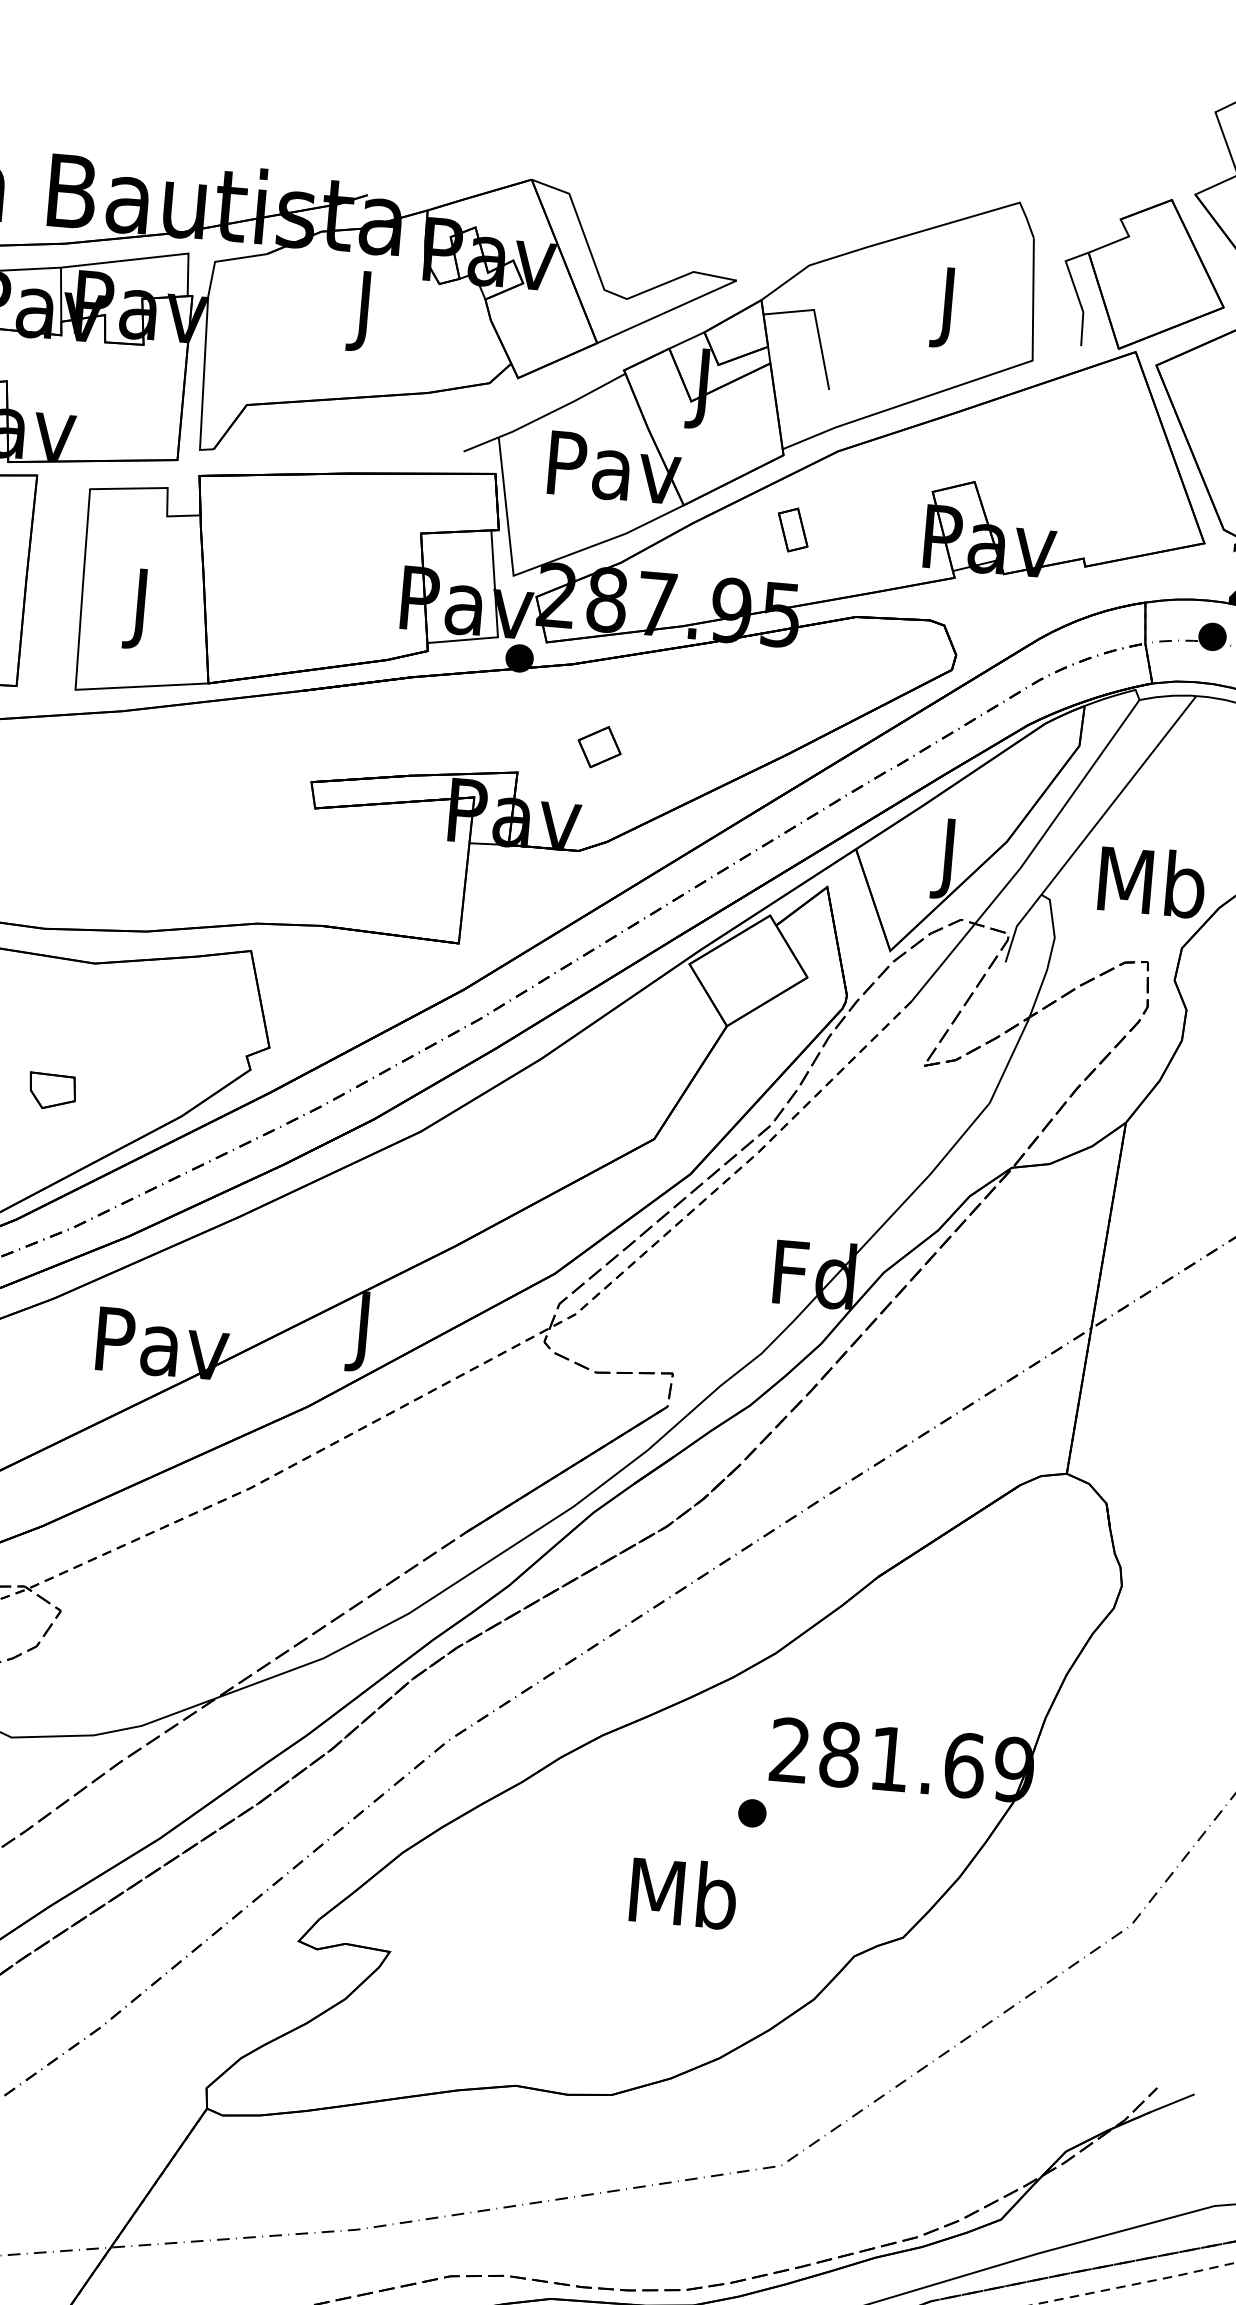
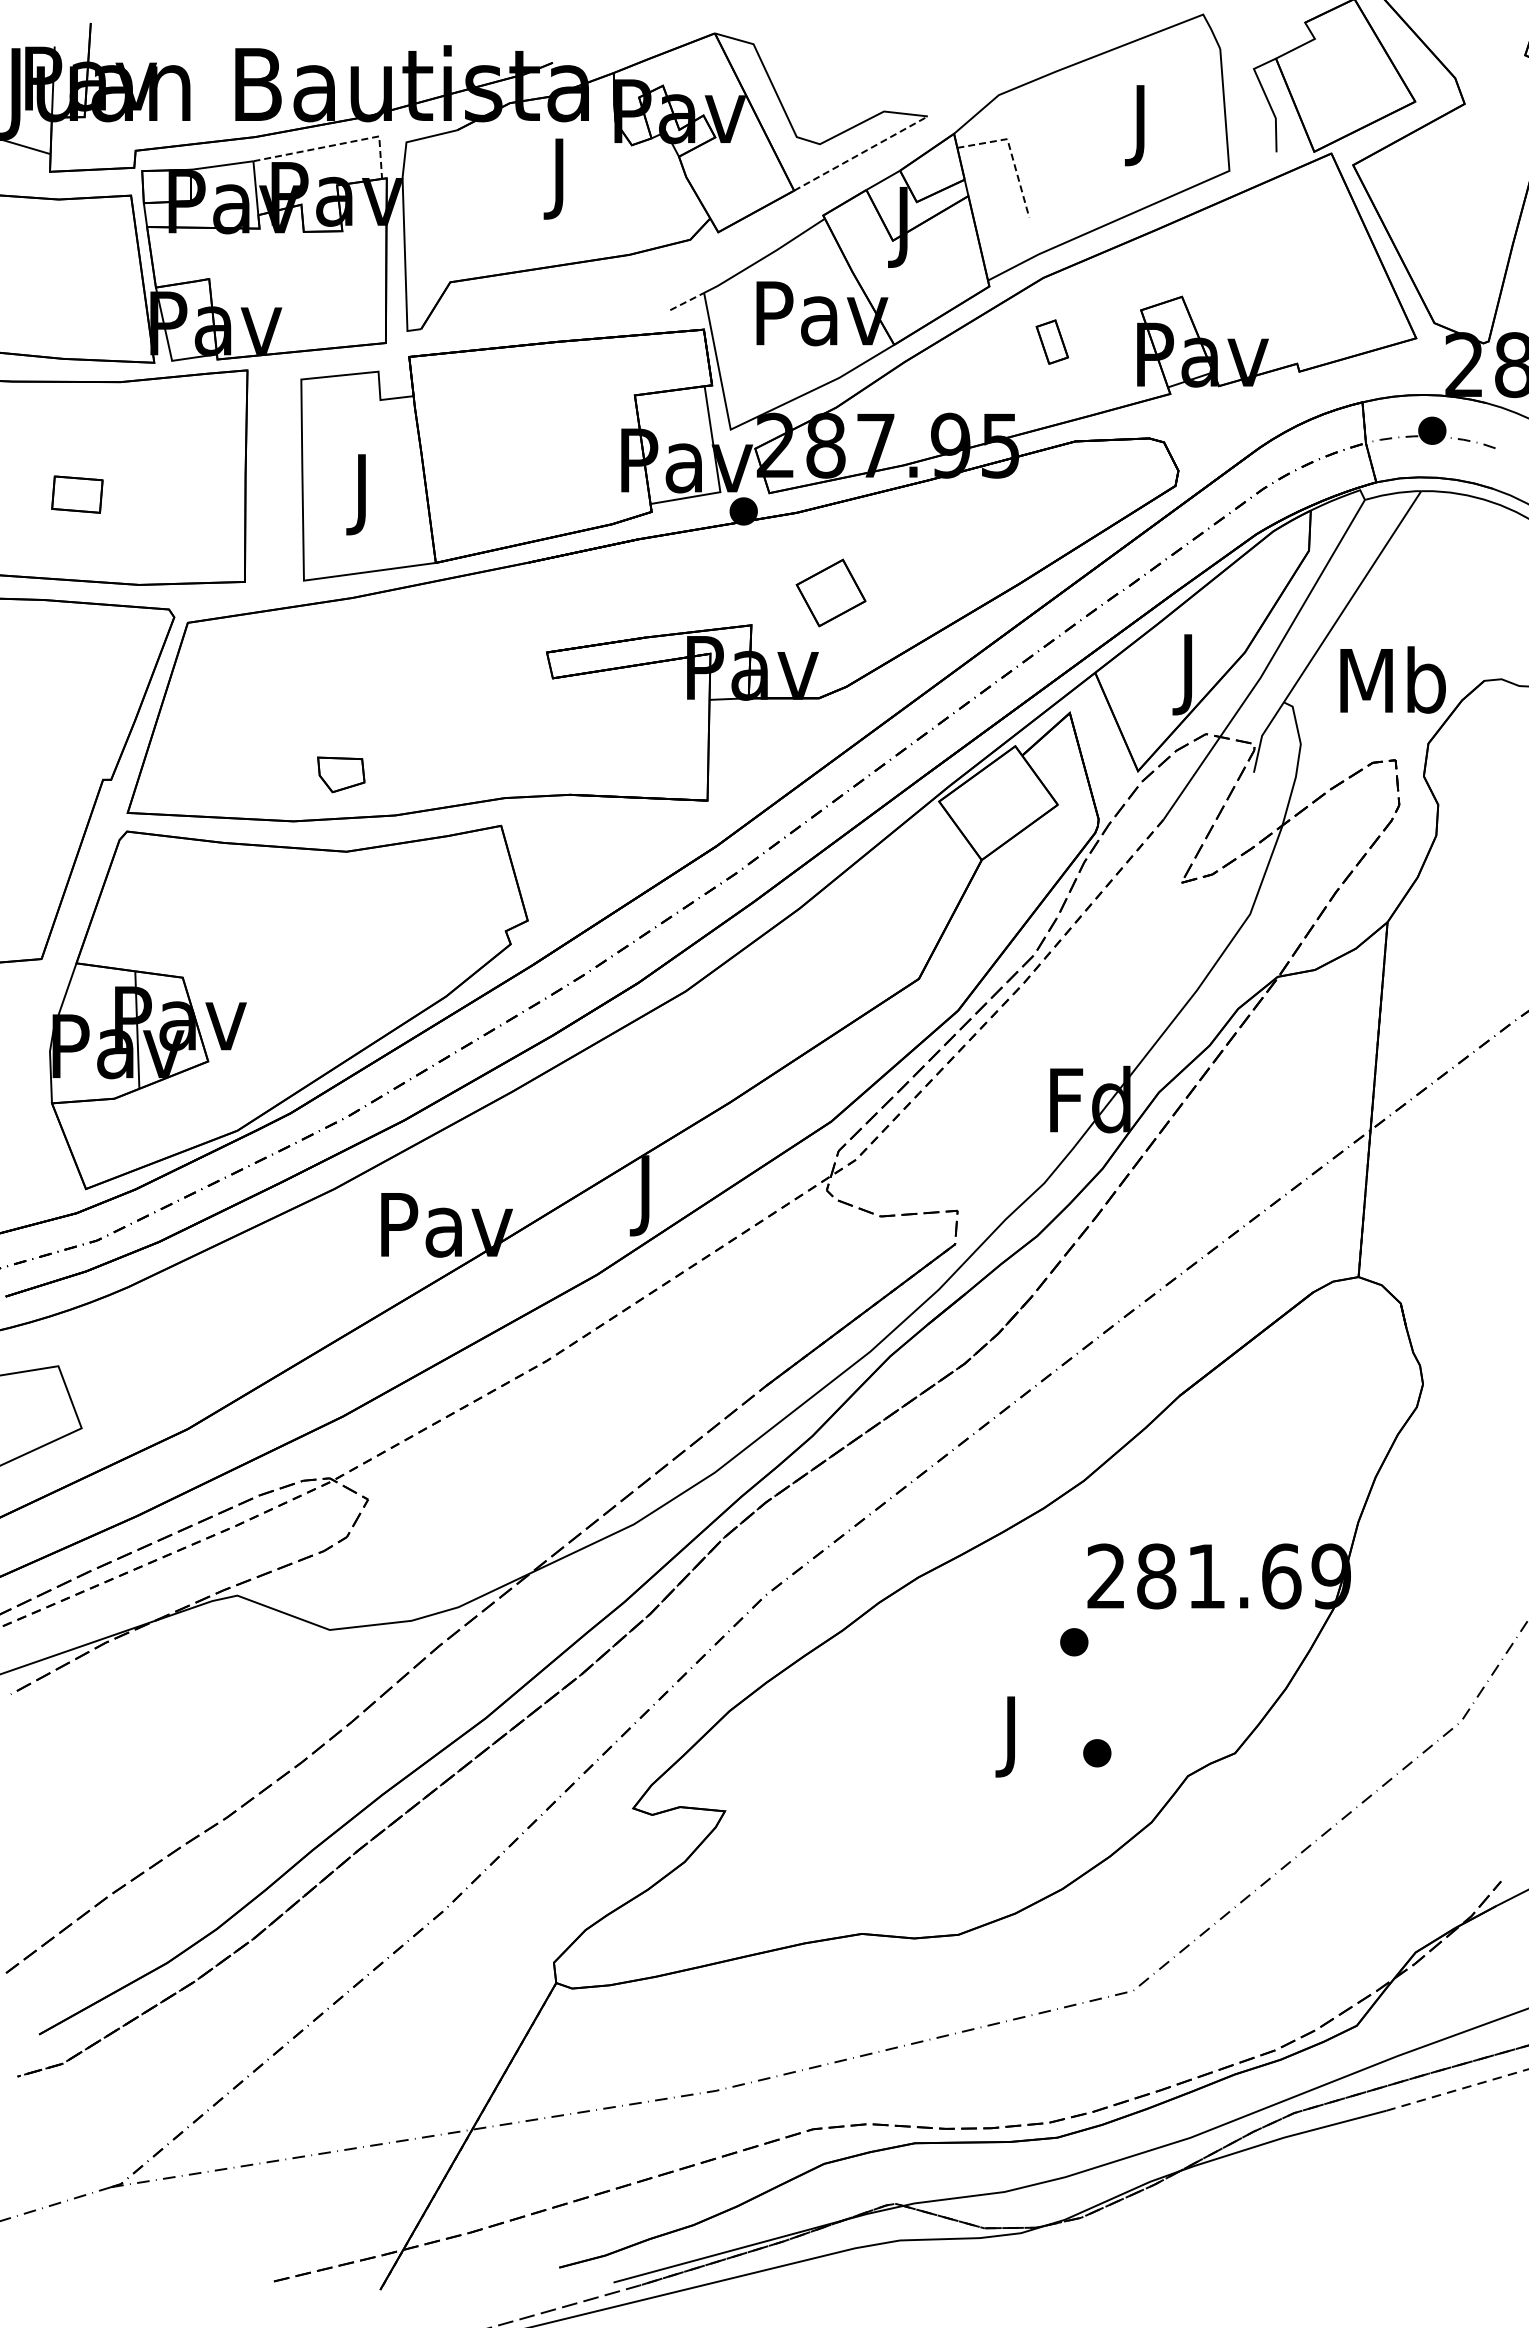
line: (147, 258) -> (338, 144), solid -> dashed
line: (667, 311) -> (861, 153), solid -> dashed
line: (816, 324) -> (1011, 153), solid -> dashed
line: (481, 444) -> (687, 301), solid -> dashed
part: (792, 529) -> (1051, 341), moved
part: (599, 746) -> (830, 592), size x1.6
part: (52, 1091) -> (341, 774), moved
text: (682, 1900) -> (1012, 1735), Mb -> J
part: (765, 1926) -> (1097, 1753), added

